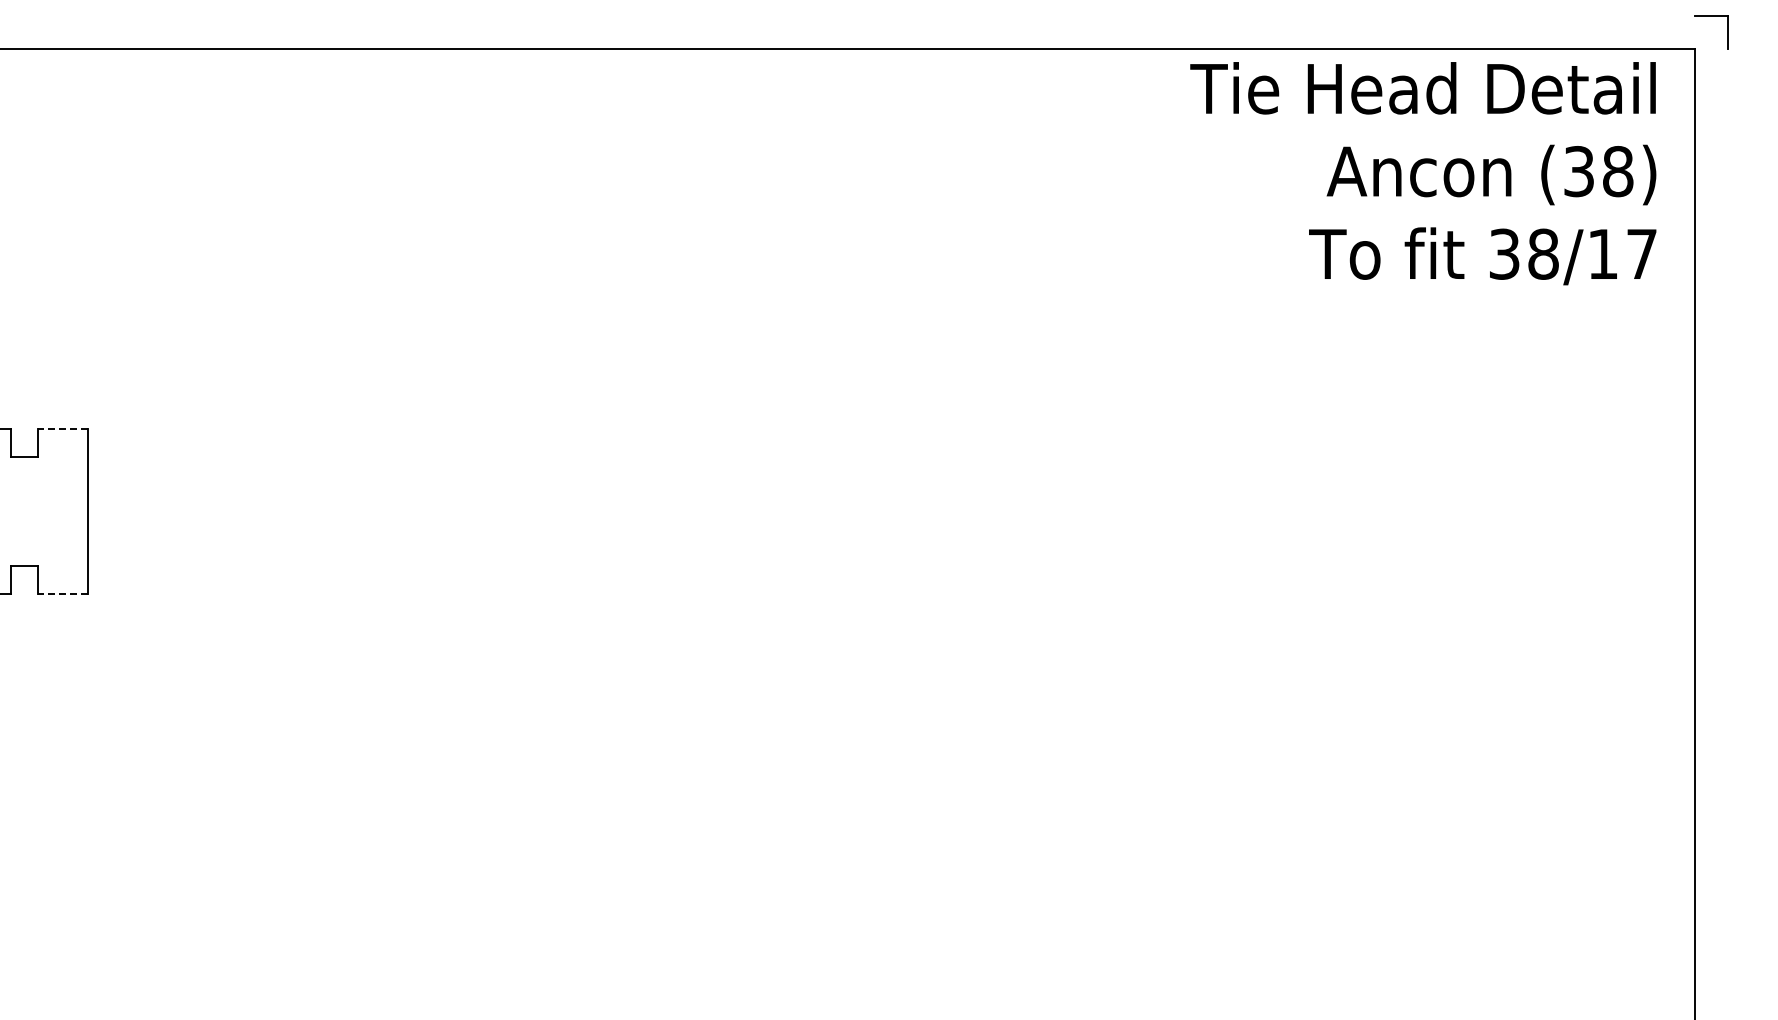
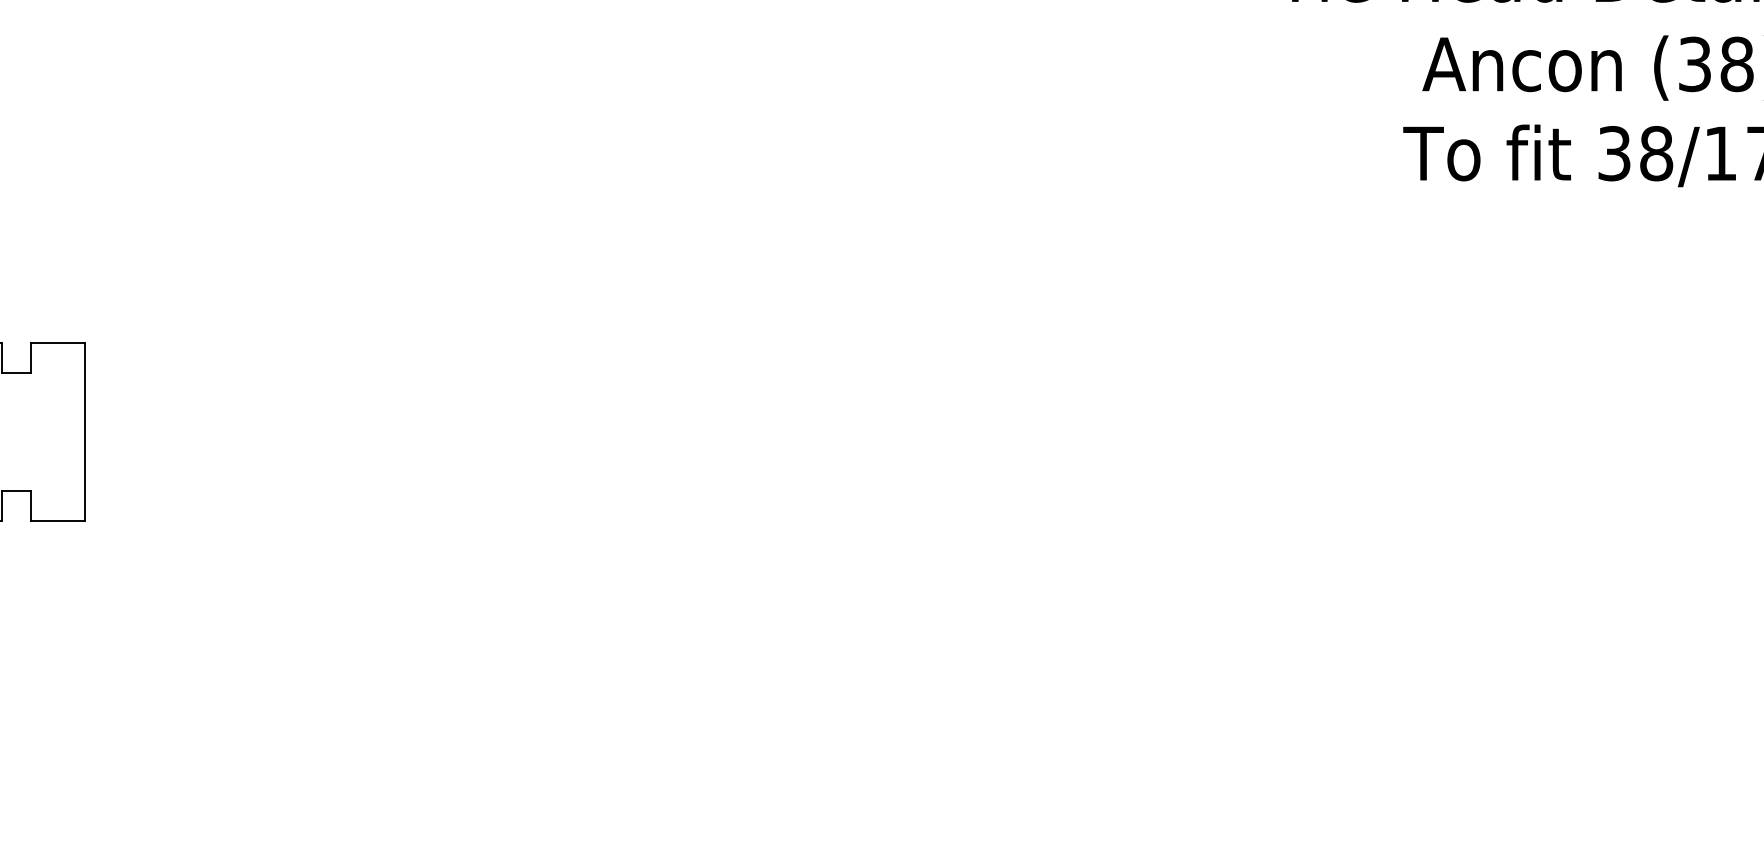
line: (63, 429) -> (58, 342), dashed -> solid
line: (63, 594) -> (58, 521), dashed -> solid

